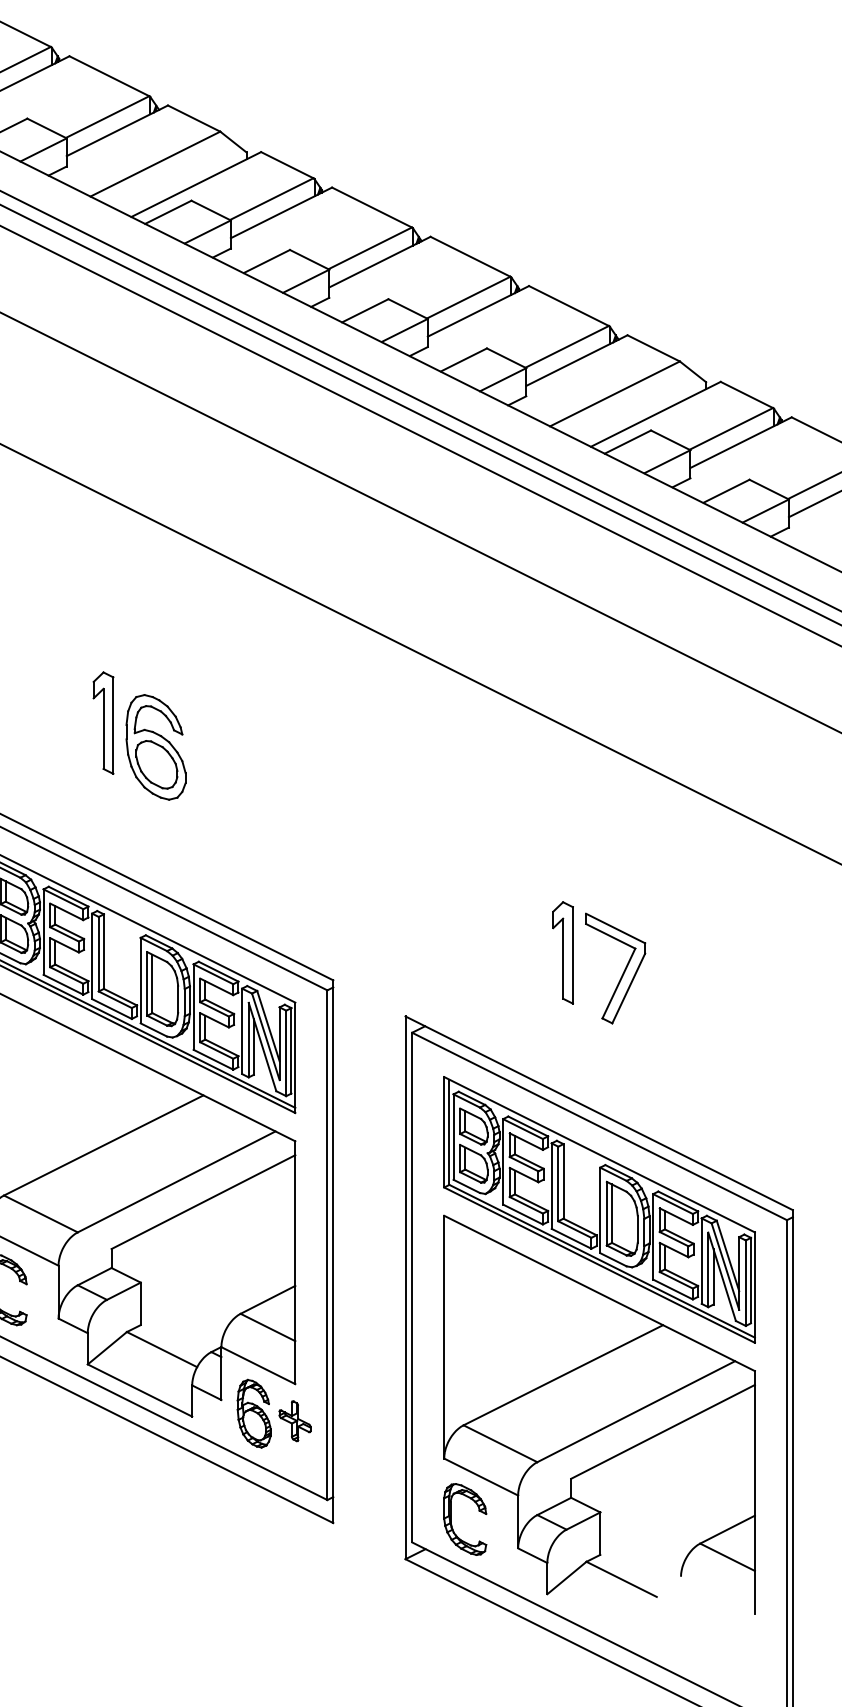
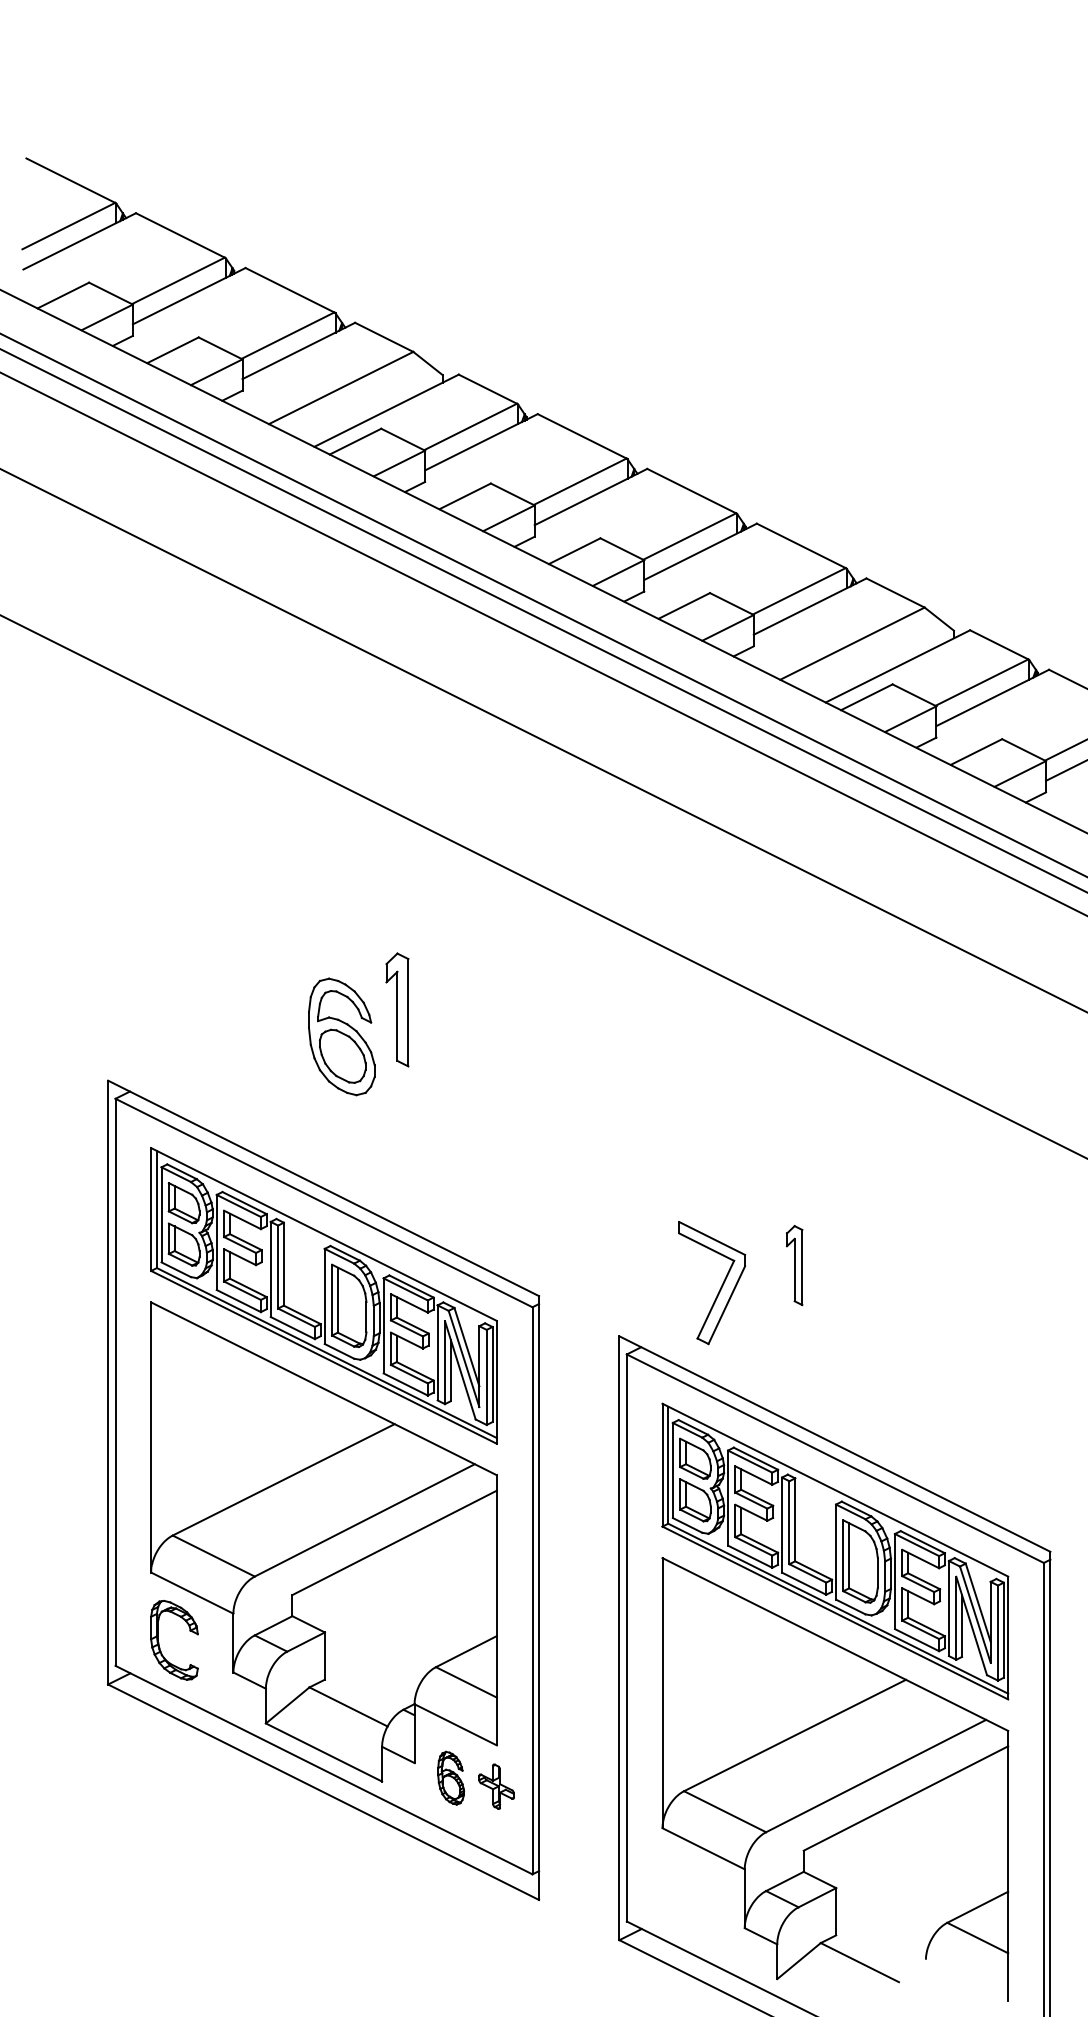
part: (103, 722) -> (397, 1009), moved
part: (562, 952) -> (794, 1265), size x0.7
part: (623, 972) -> (720, 1287), moved
part: (253, 1412) -> (450, 1777), size x0.7
part: (451, 1519) -> (670, 1895), removed

